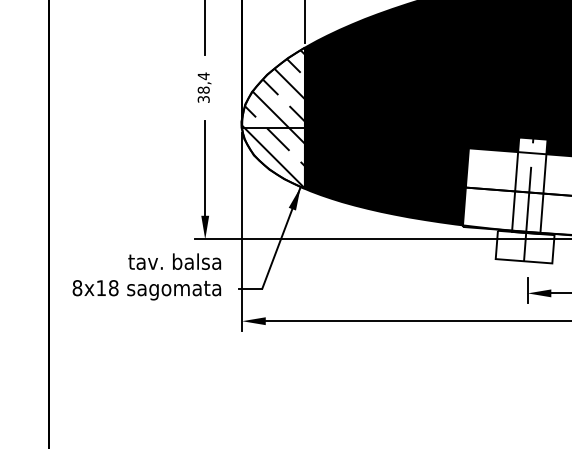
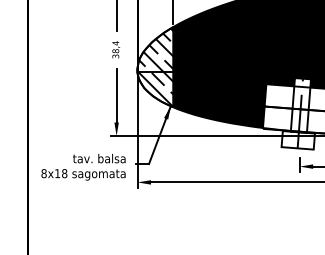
text: (146, 277) -> (83, 167), moved

